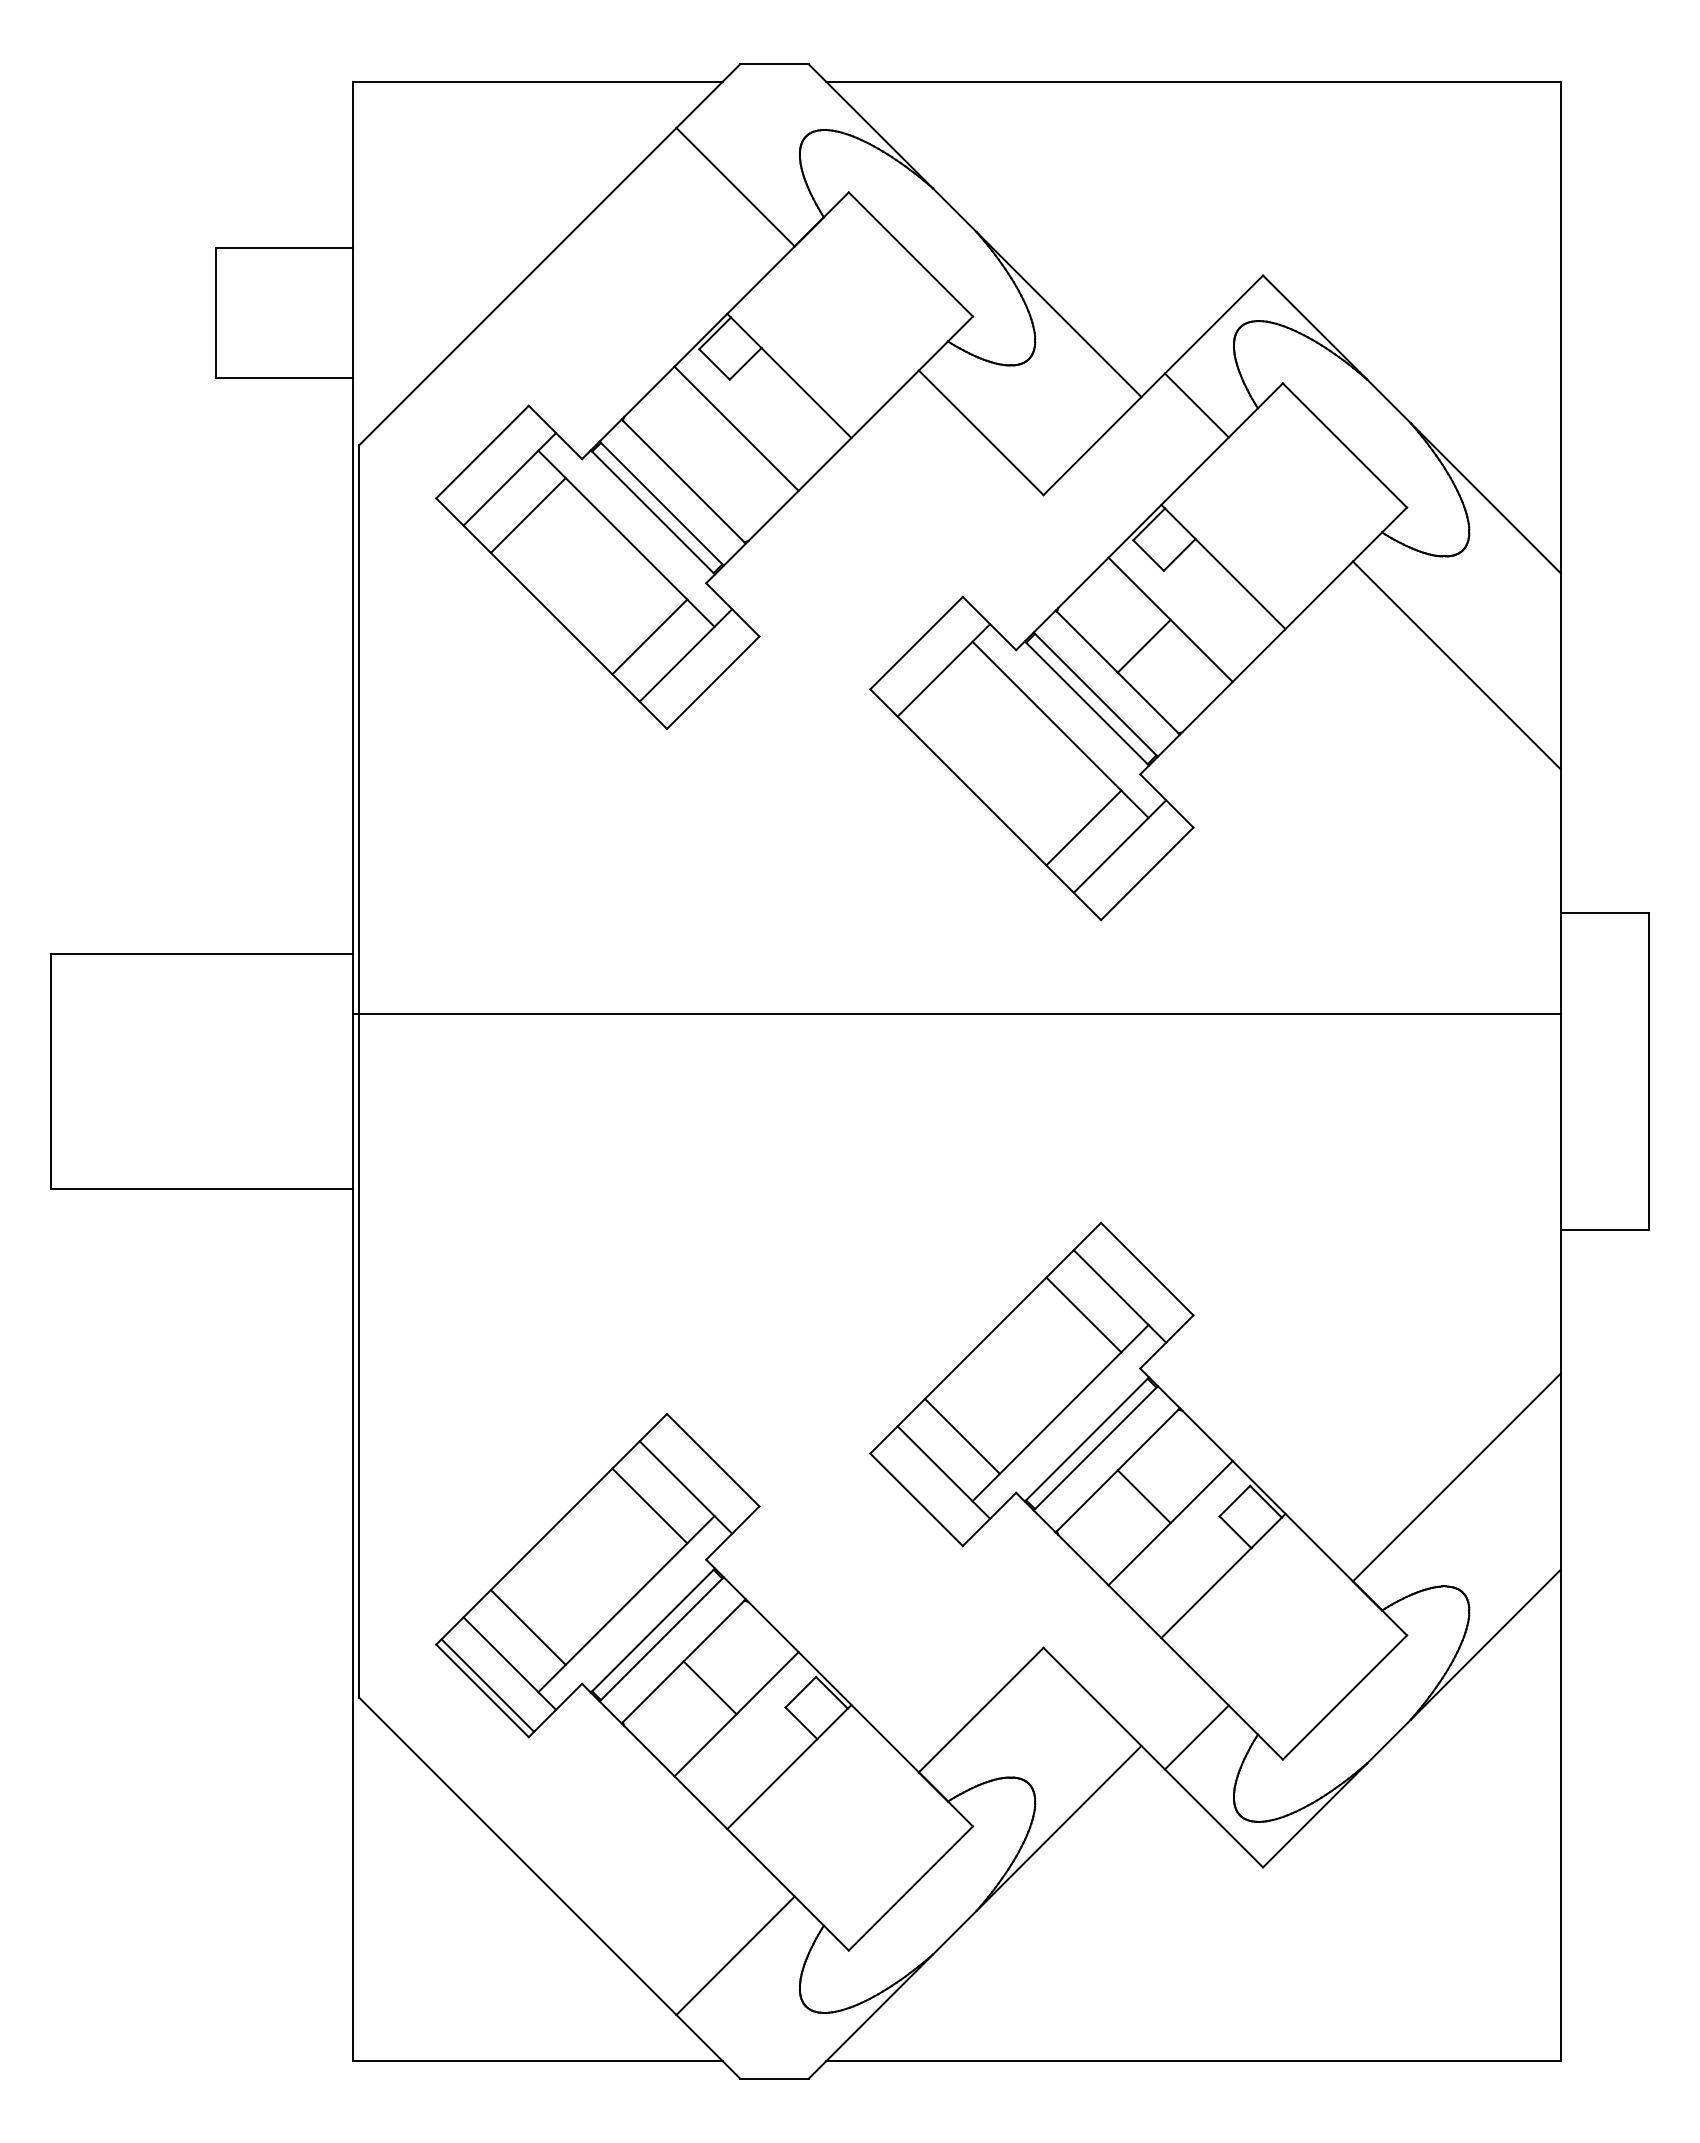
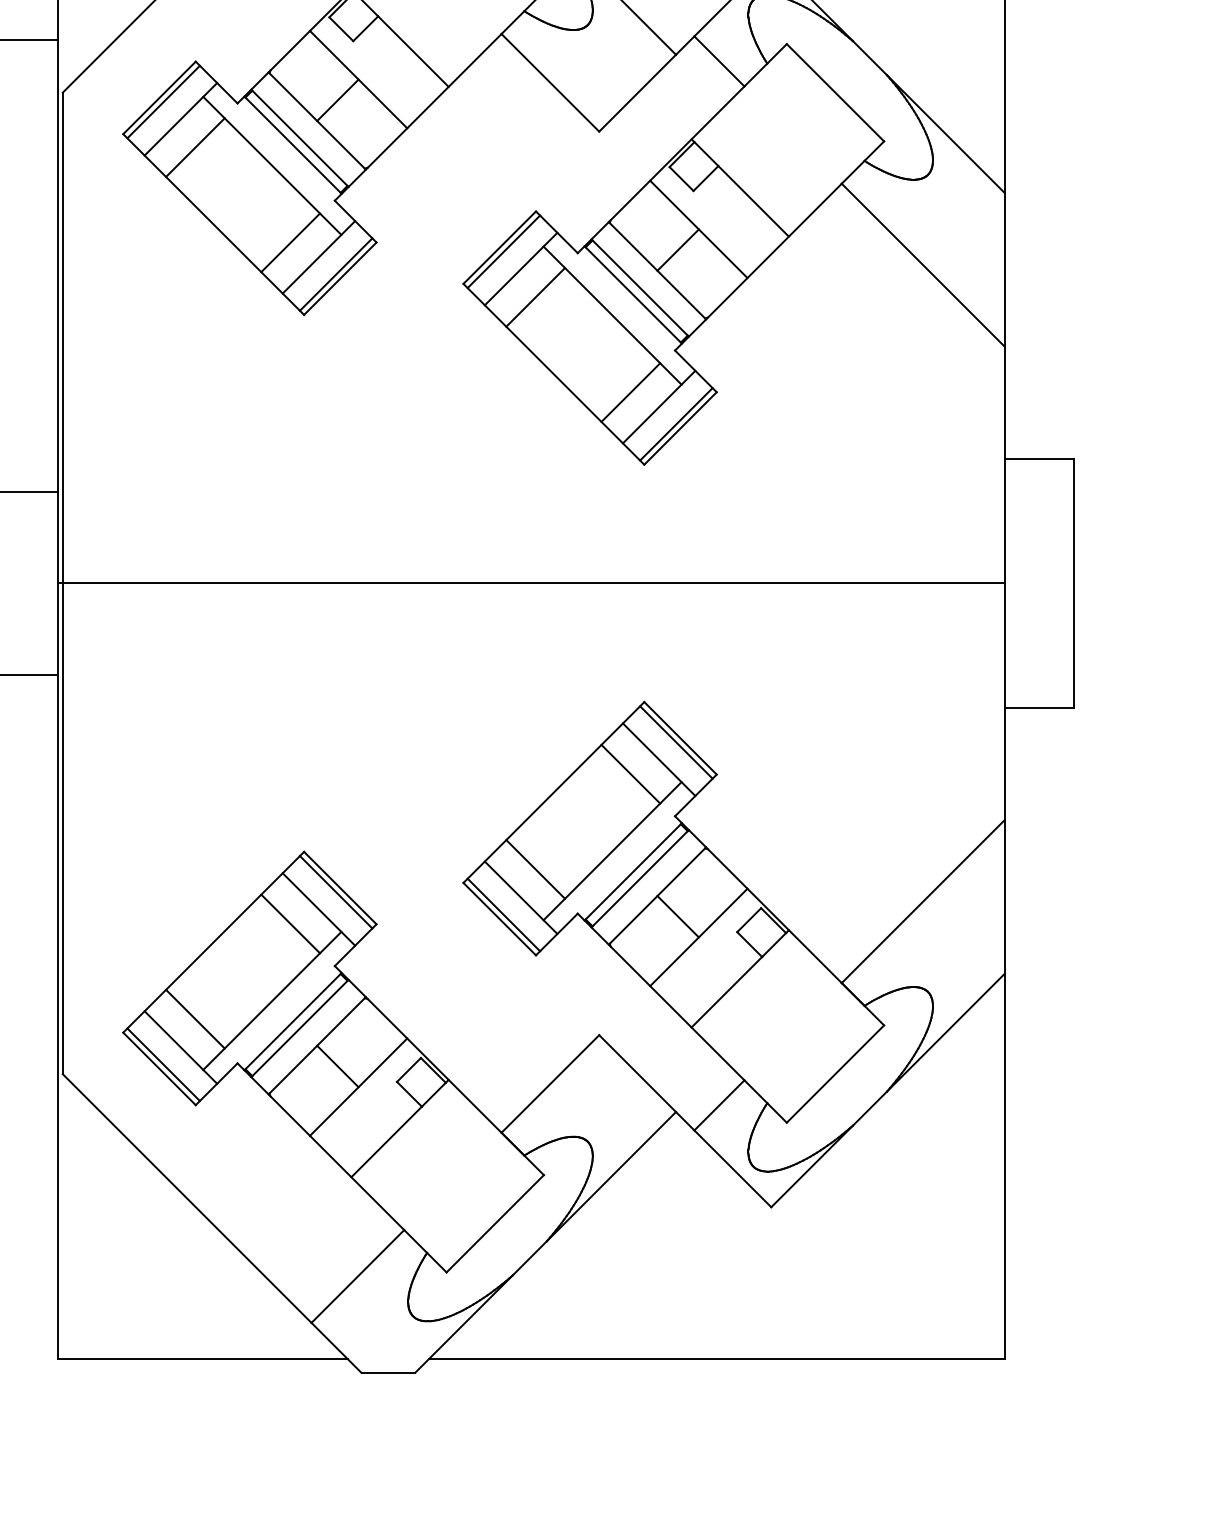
line: (709, 454) -> (337, 99), added
line: (487, 457) -> (163, 102), added
line: (921, 648) -> (503, 251), added
line: (707, 677) -> (335, 274), added
line: (962, 706) -> (535, 297), added
line: (1141, 868) -> (676, 424), added
line: (956, 1014) -> (531, 583), moved
line: (1141, 1274) -> (676, 742), added
line: (707, 1465) -> (335, 892), added
line: (921, 1494) -> (503, 914), added

